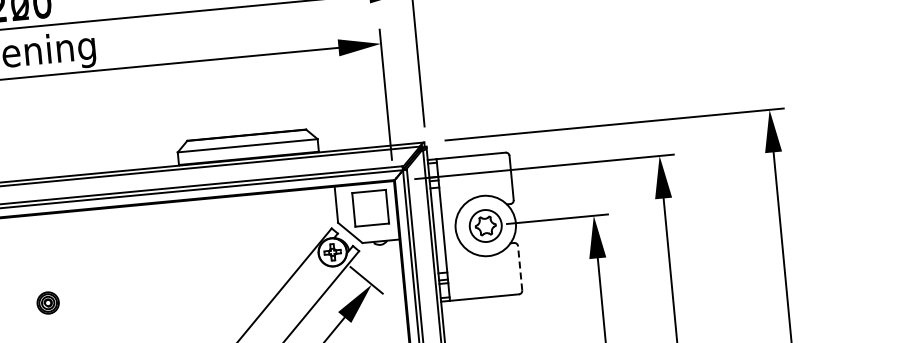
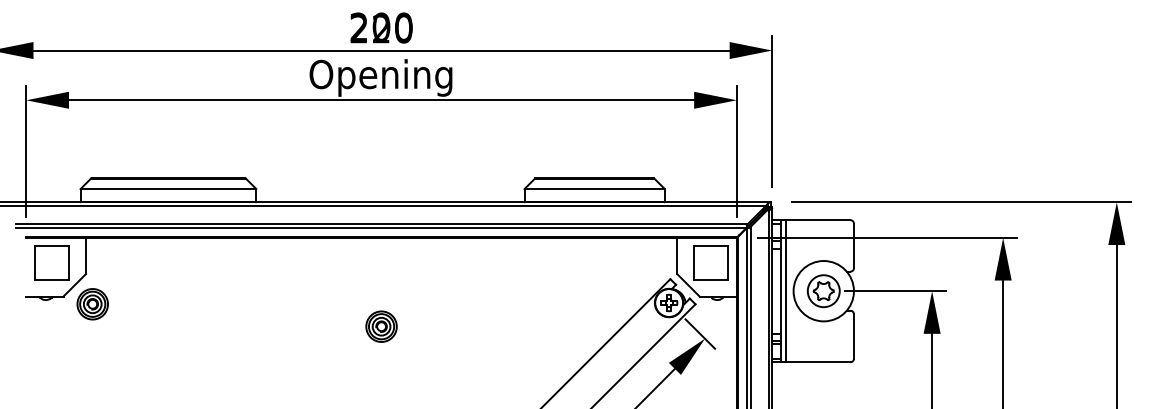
line: (448, 229) -> (786, 291), added
line: (519, 268) -> (853, 336), dashed -> solid
part: (48, 302) -> (381, 326), size x1.43

